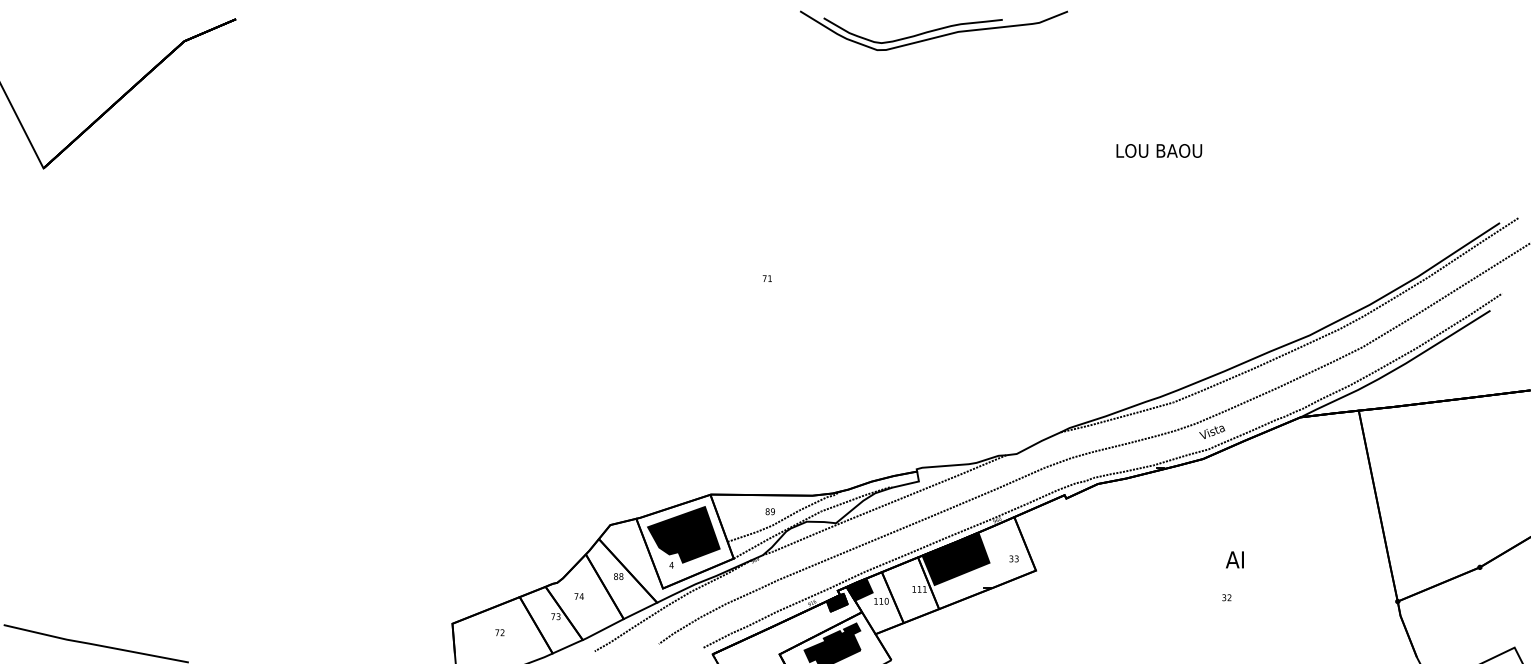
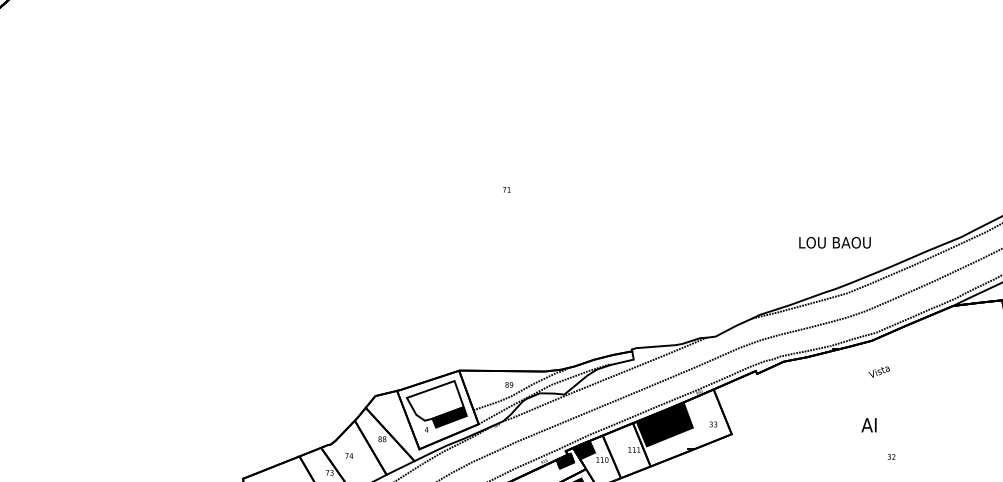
text: (1159, 150) -> (835, 242), moved
text: (1212, 431) -> (879, 371), moved
fill: (681, 530) -> (434, 400), removed
text: (1234, 559) -> (868, 424), moved

